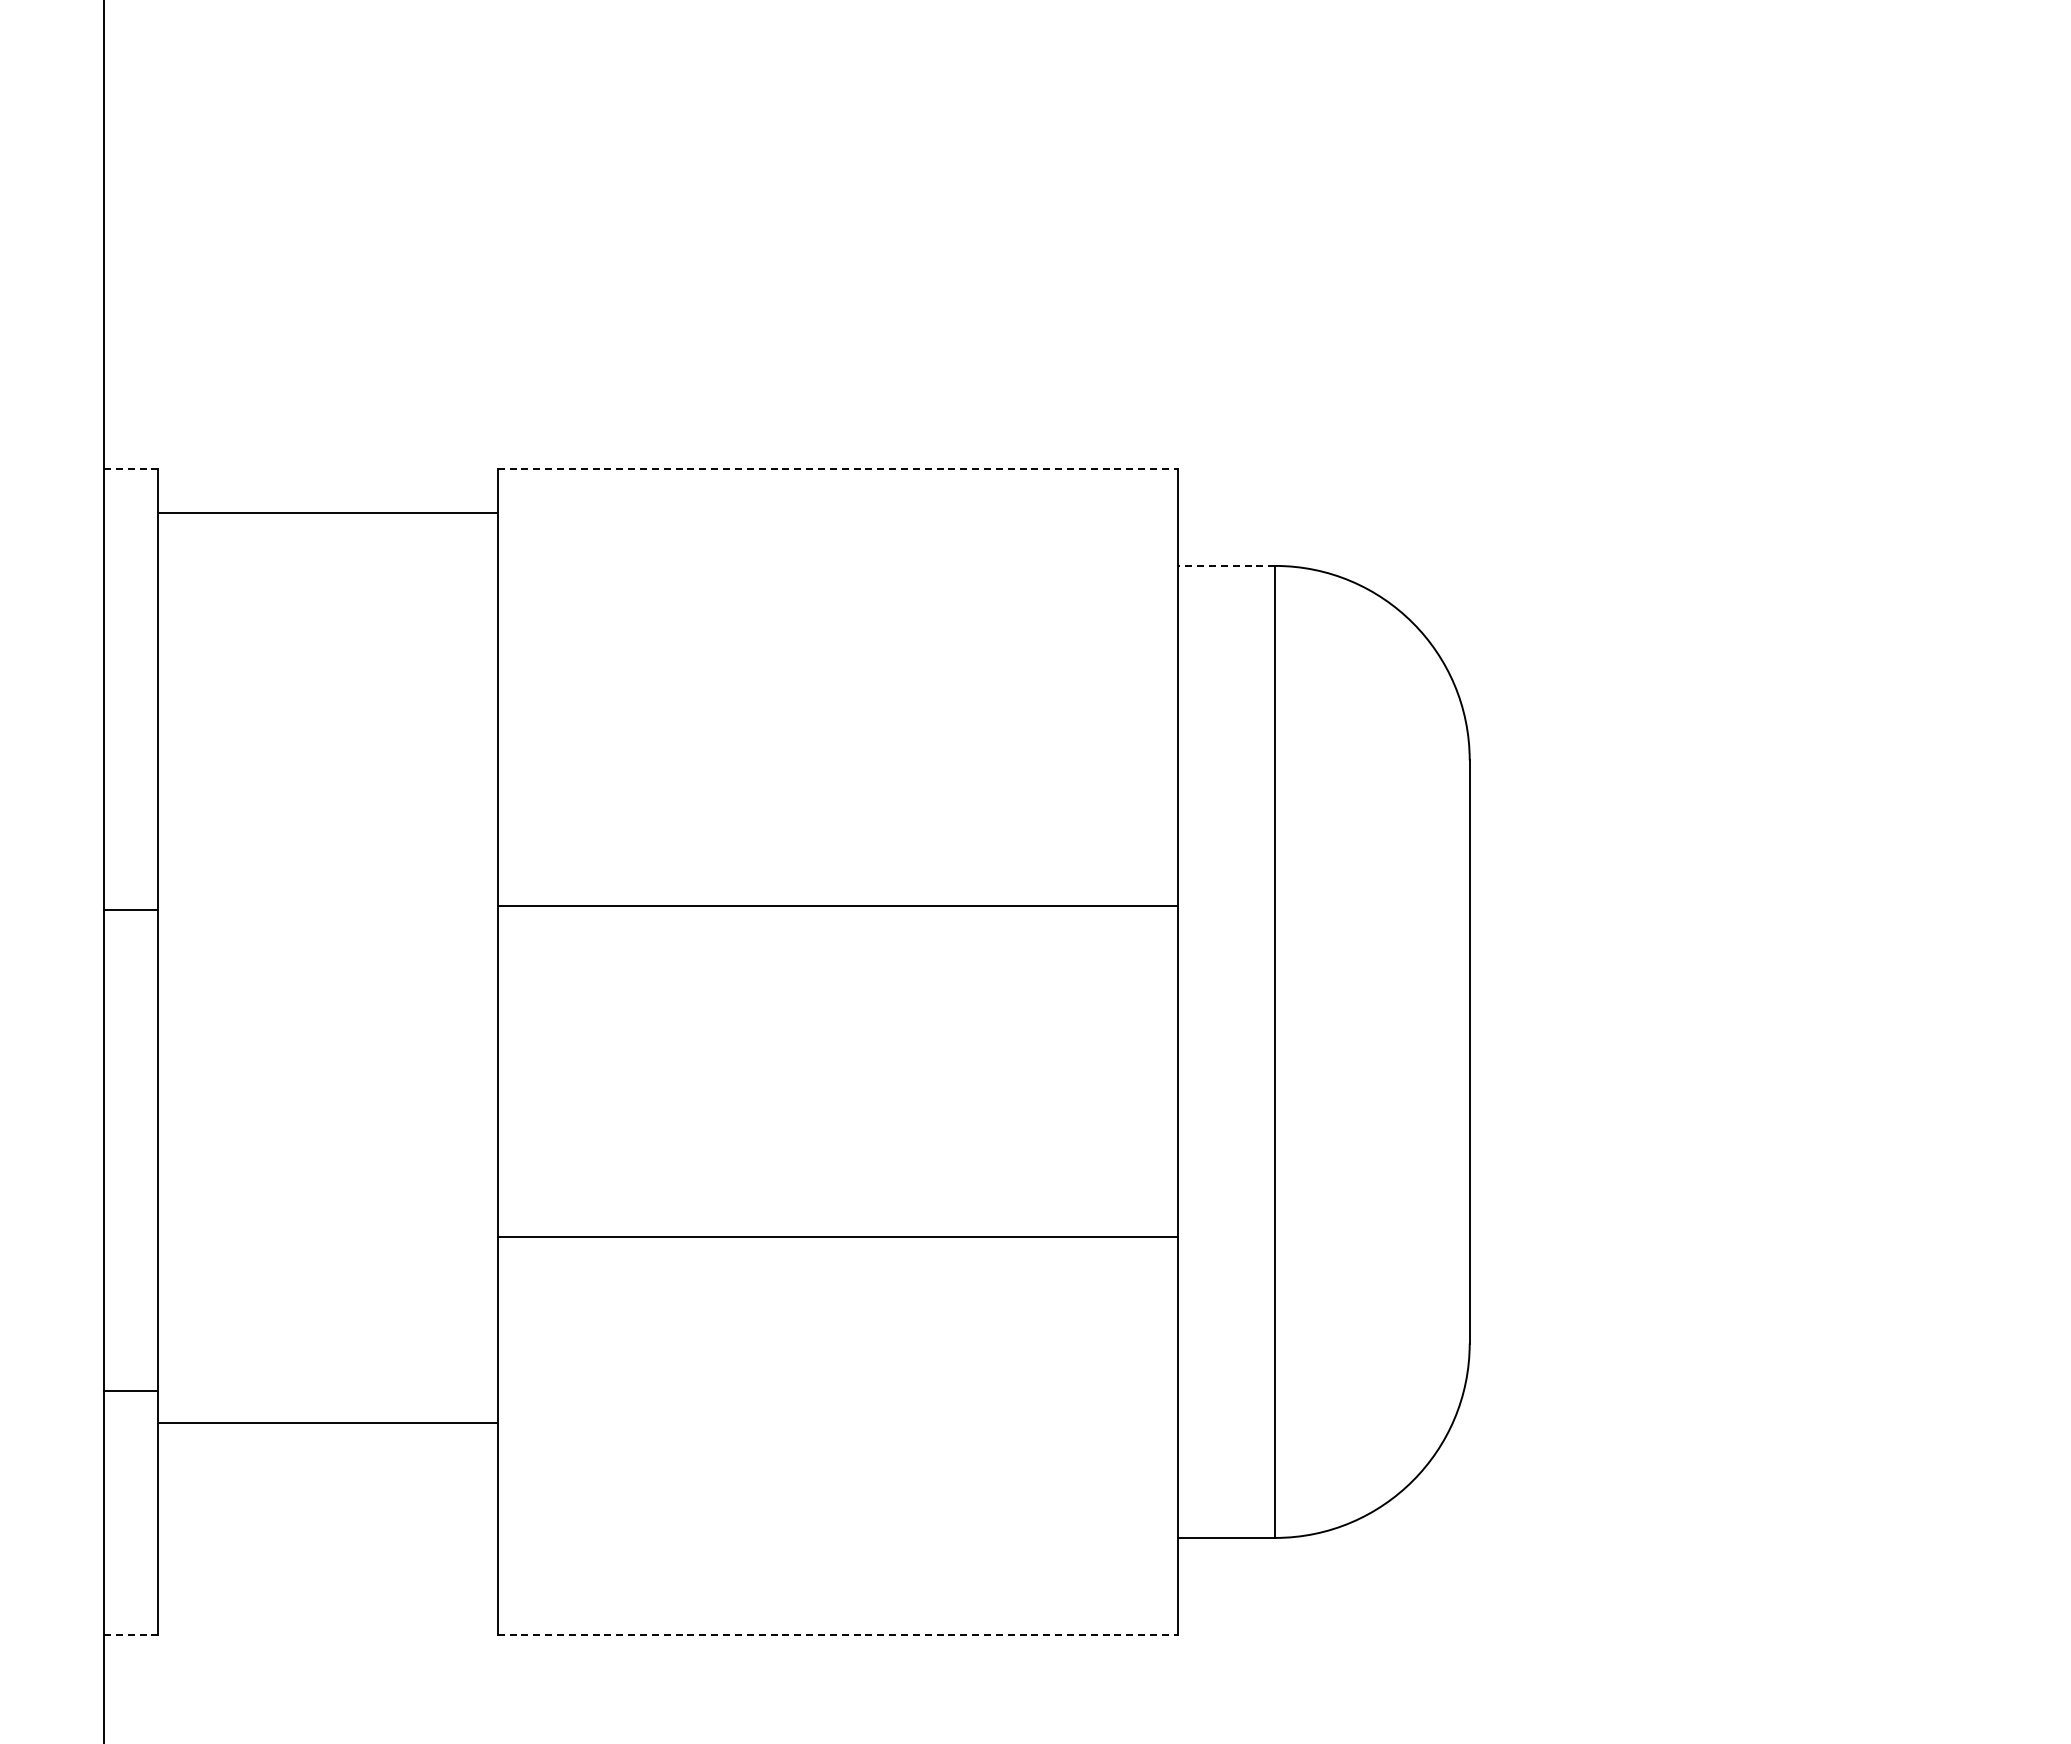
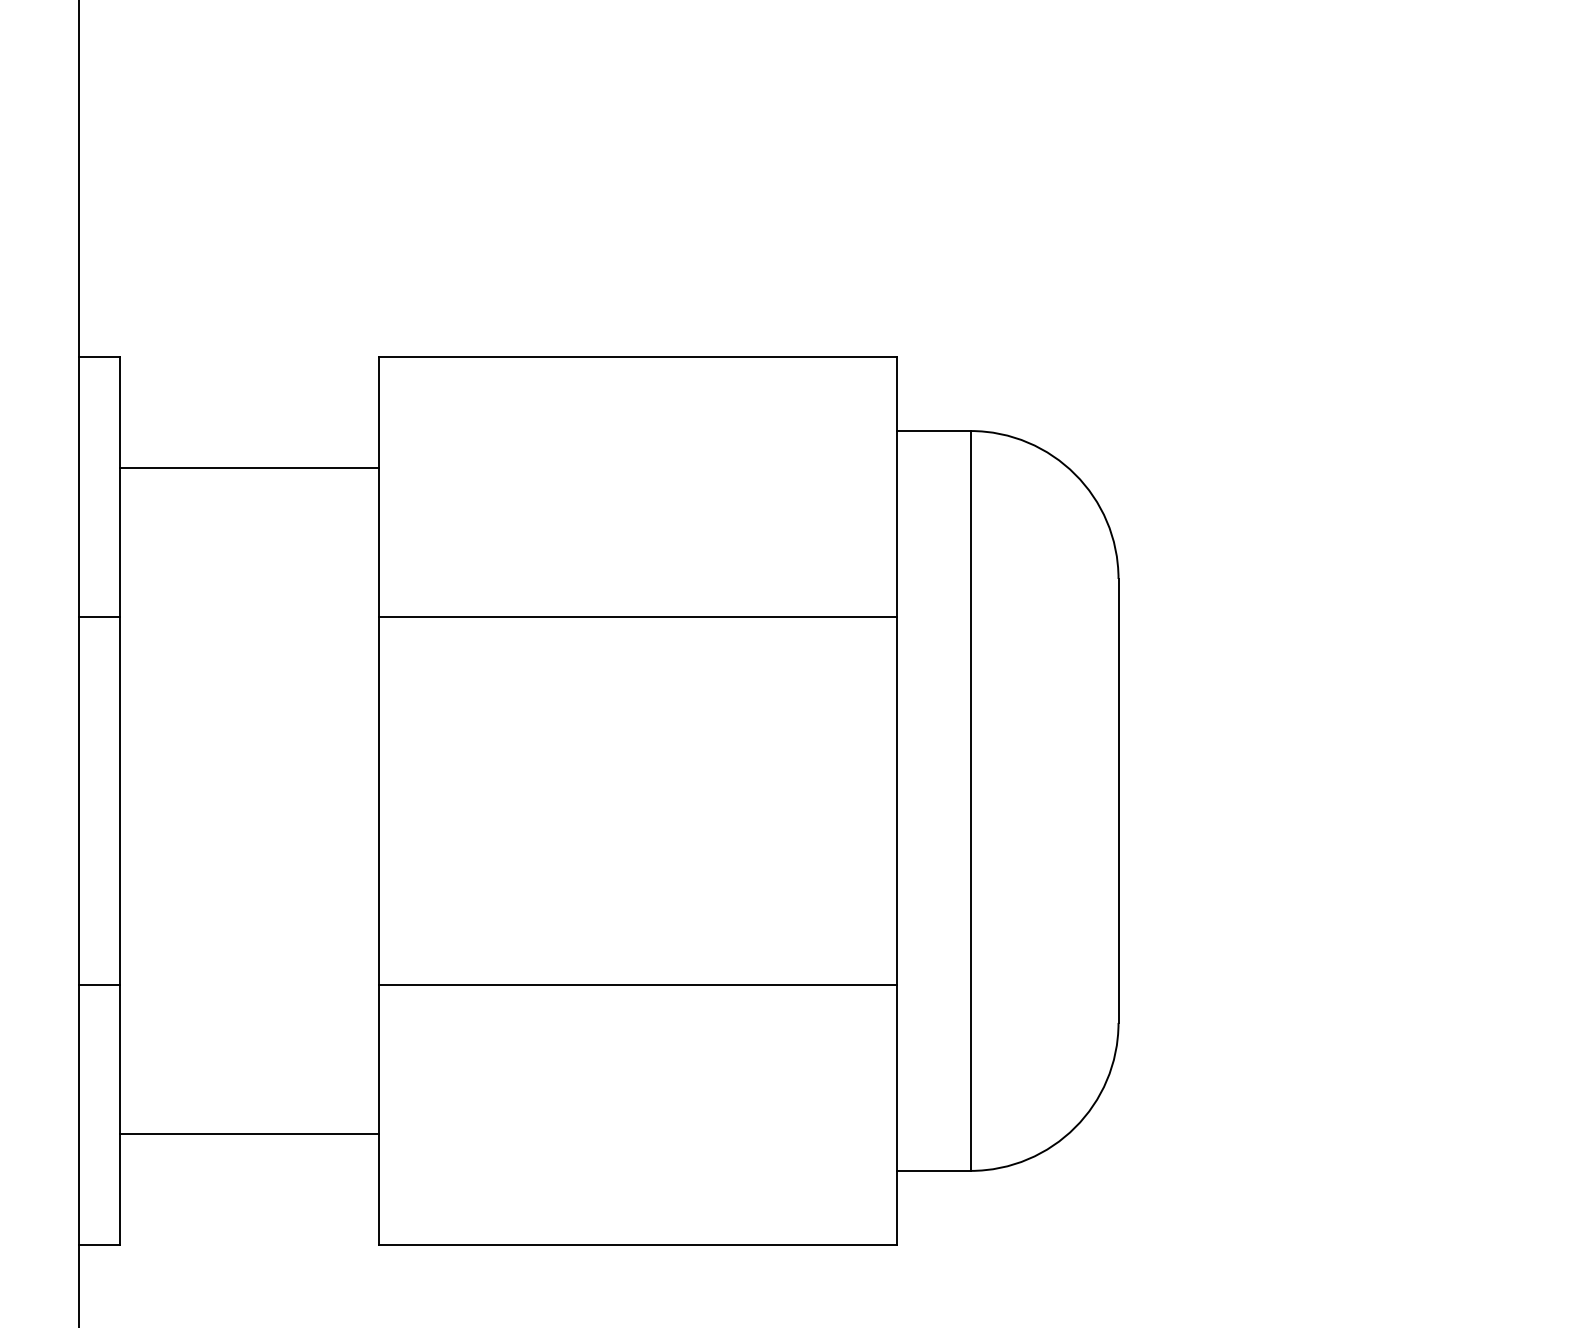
line: (130, 468) -> (99, 356), dashed -> solid
line: (838, 468) -> (638, 356), dashed -> solid
line: (327, 512) -> (249, 467), moved
line: (1226, 565) -> (933, 430), dashed -> solid
line: (837, 906) -> (637, 617), moved
line: (130, 910) -> (99, 617), moved
line: (837, 1236) -> (637, 984), moved
line: (130, 1390) -> (99, 984), moved
line: (327, 1423) -> (249, 1134), moved
line: (130, 1635) -> (99, 1245), dashed -> solid
line: (838, 1635) -> (638, 1245), dashed -> solid

